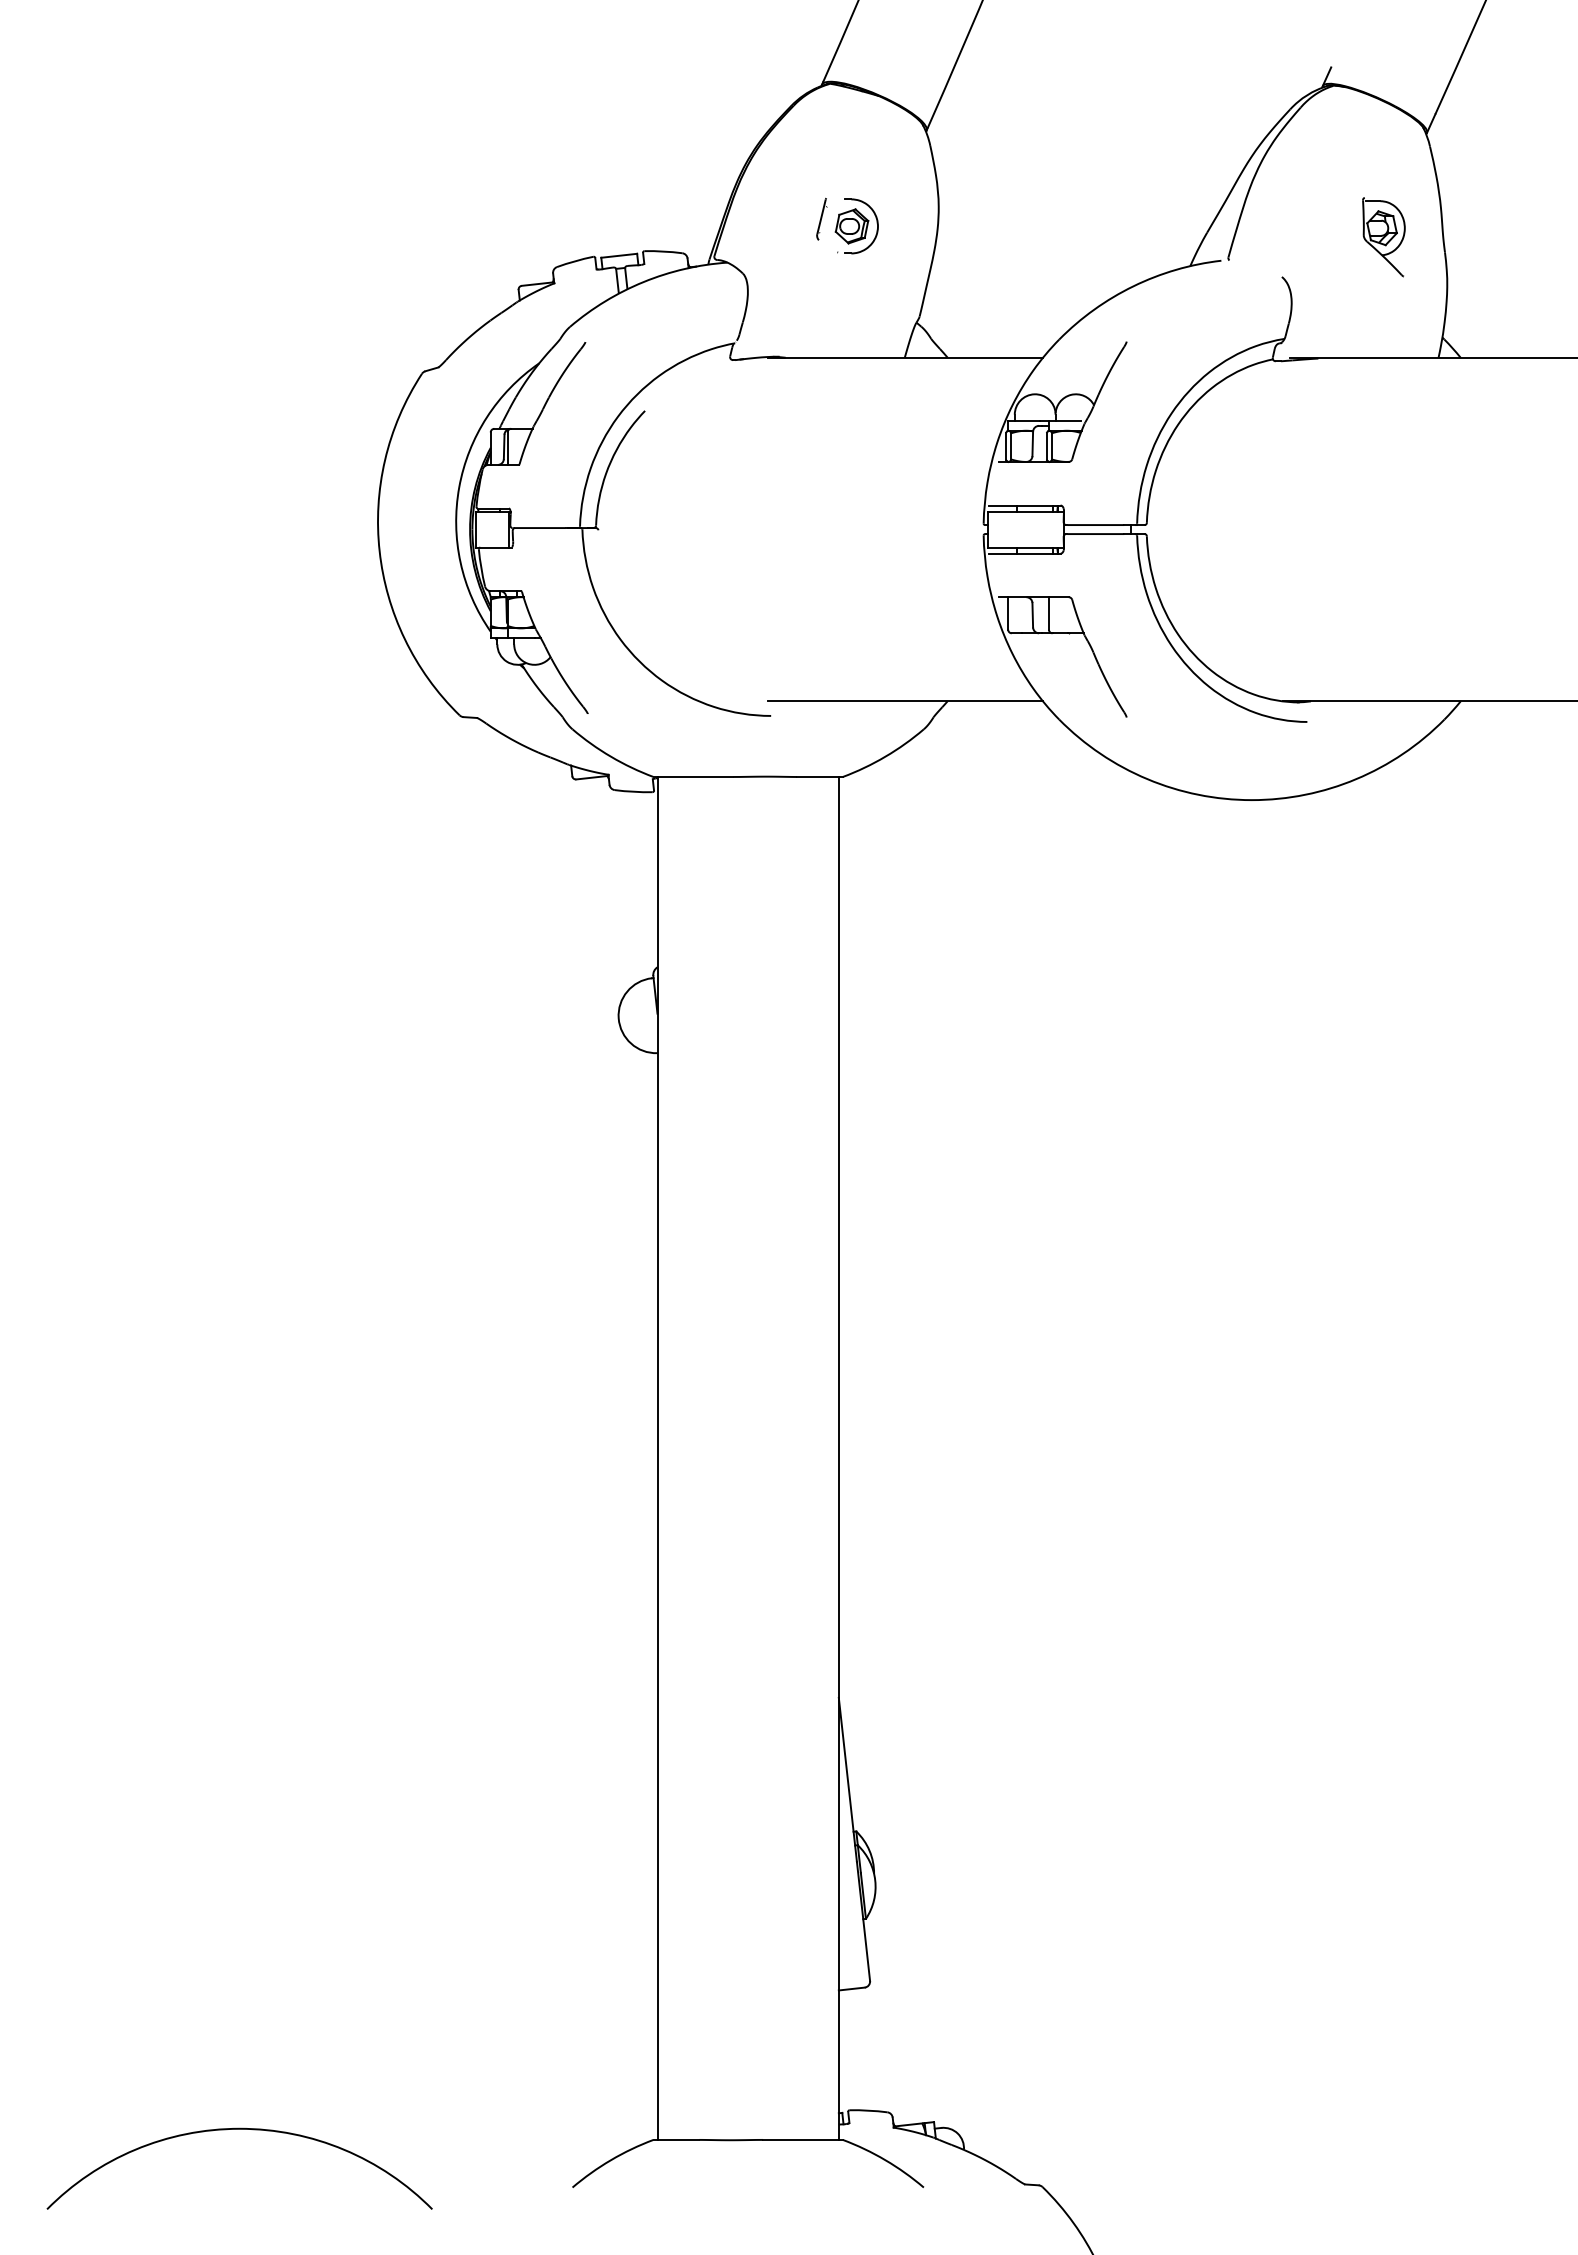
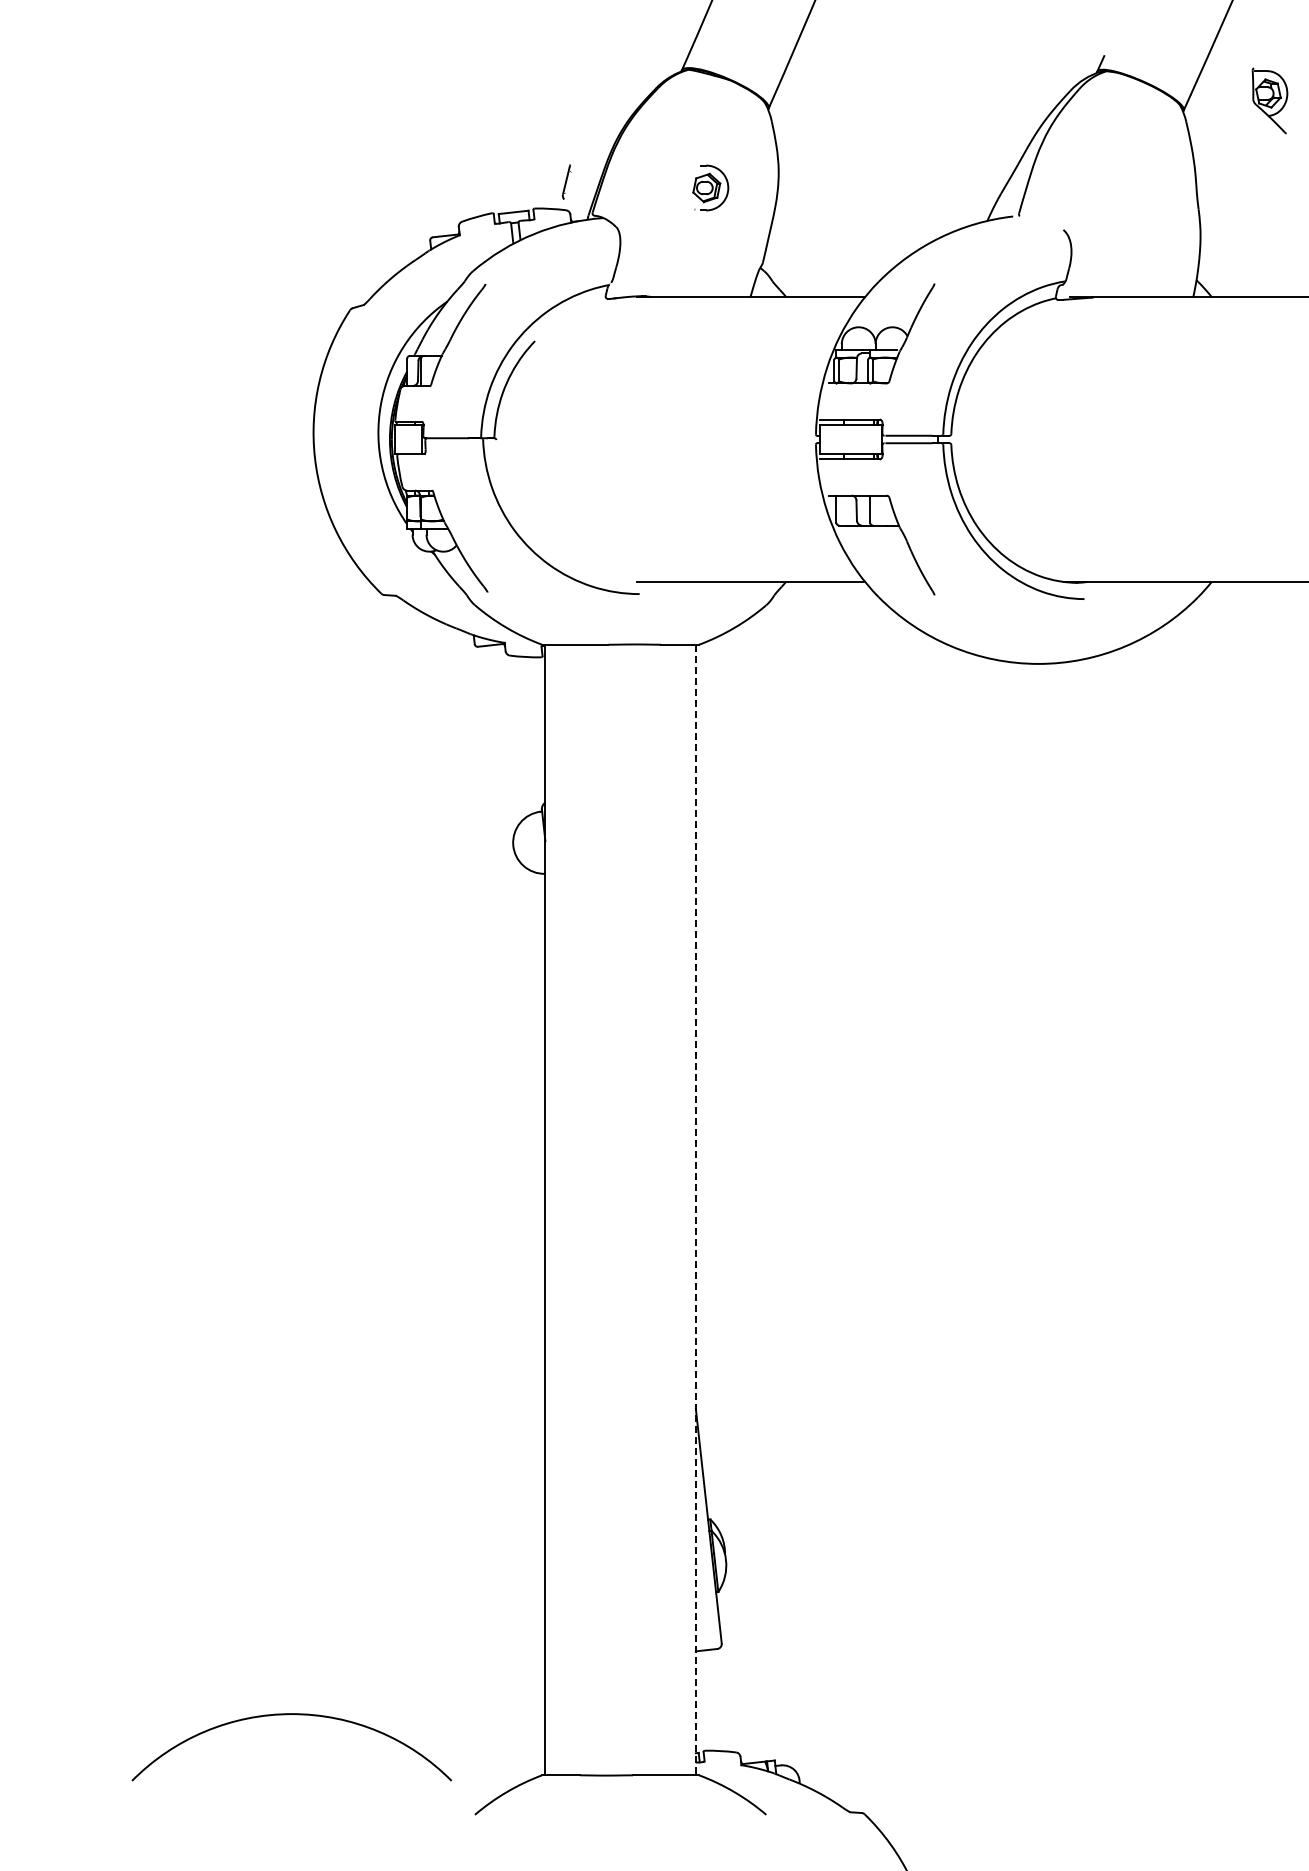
part: (821, 218) -> (566, 181), moved
part: (1383, 236) -> (1269, 100), moved
line: (838, 1459) -> (695, 1210), solid -> dashed
arc: (232, 2130) -> (285, 1715), moved

